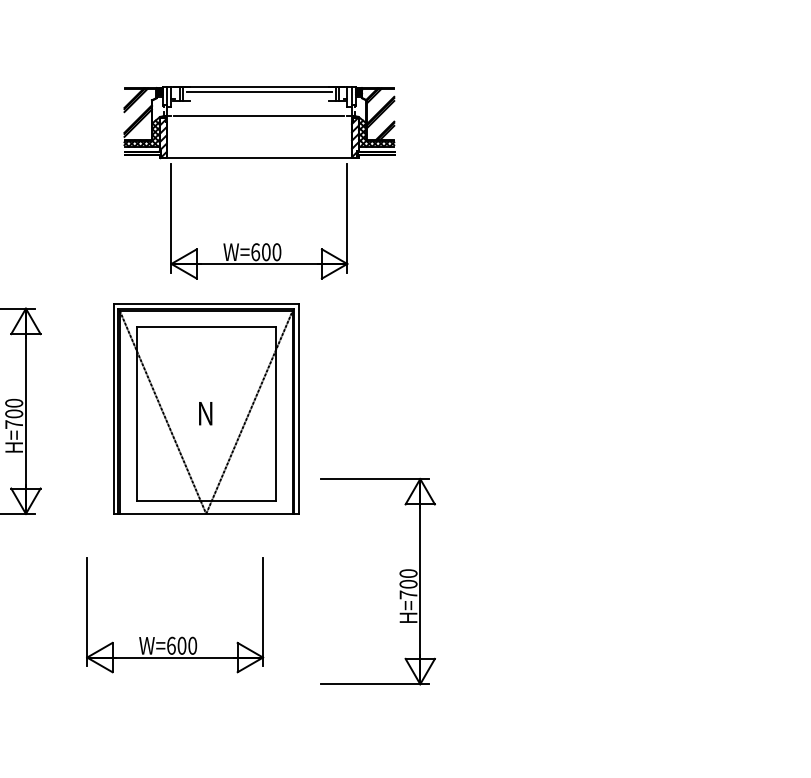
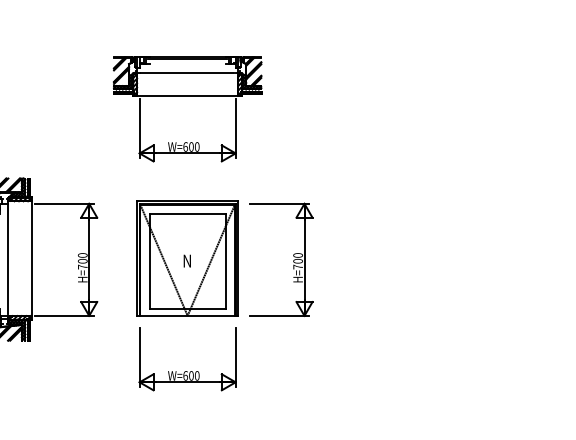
part: (259, 159) -> (187, 96), moved
part: (400, 582) -> (293, 260), moved
part: (174, 637) -> (187, 371), moved

